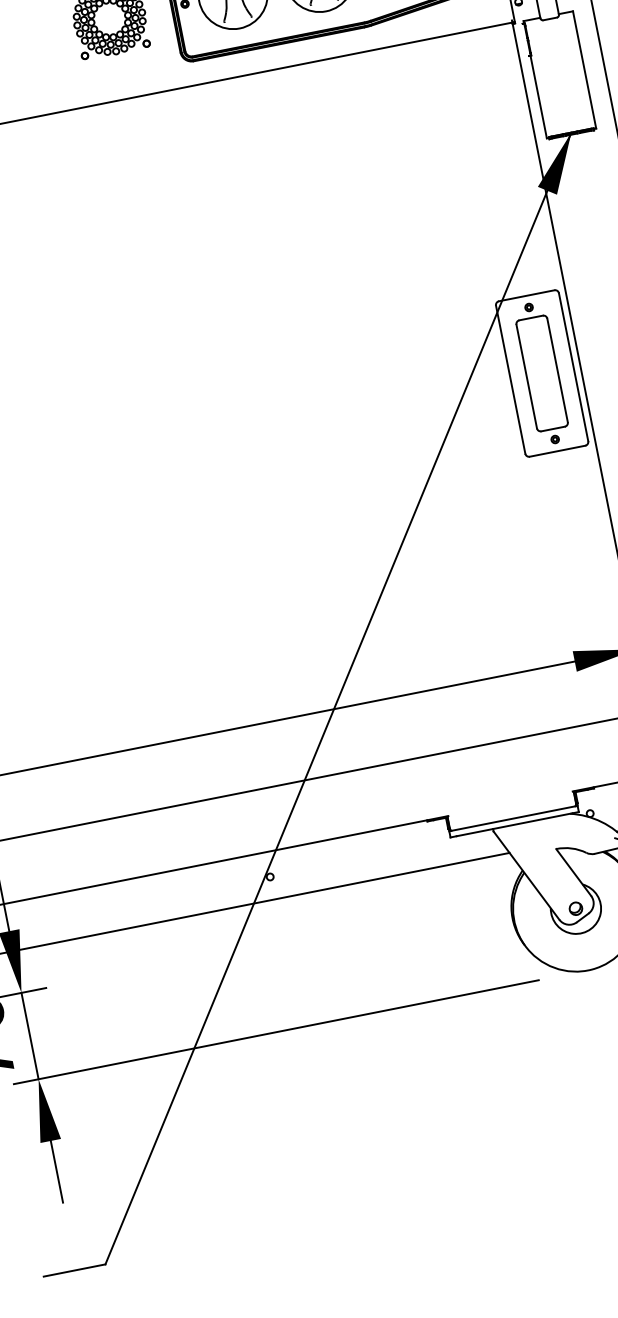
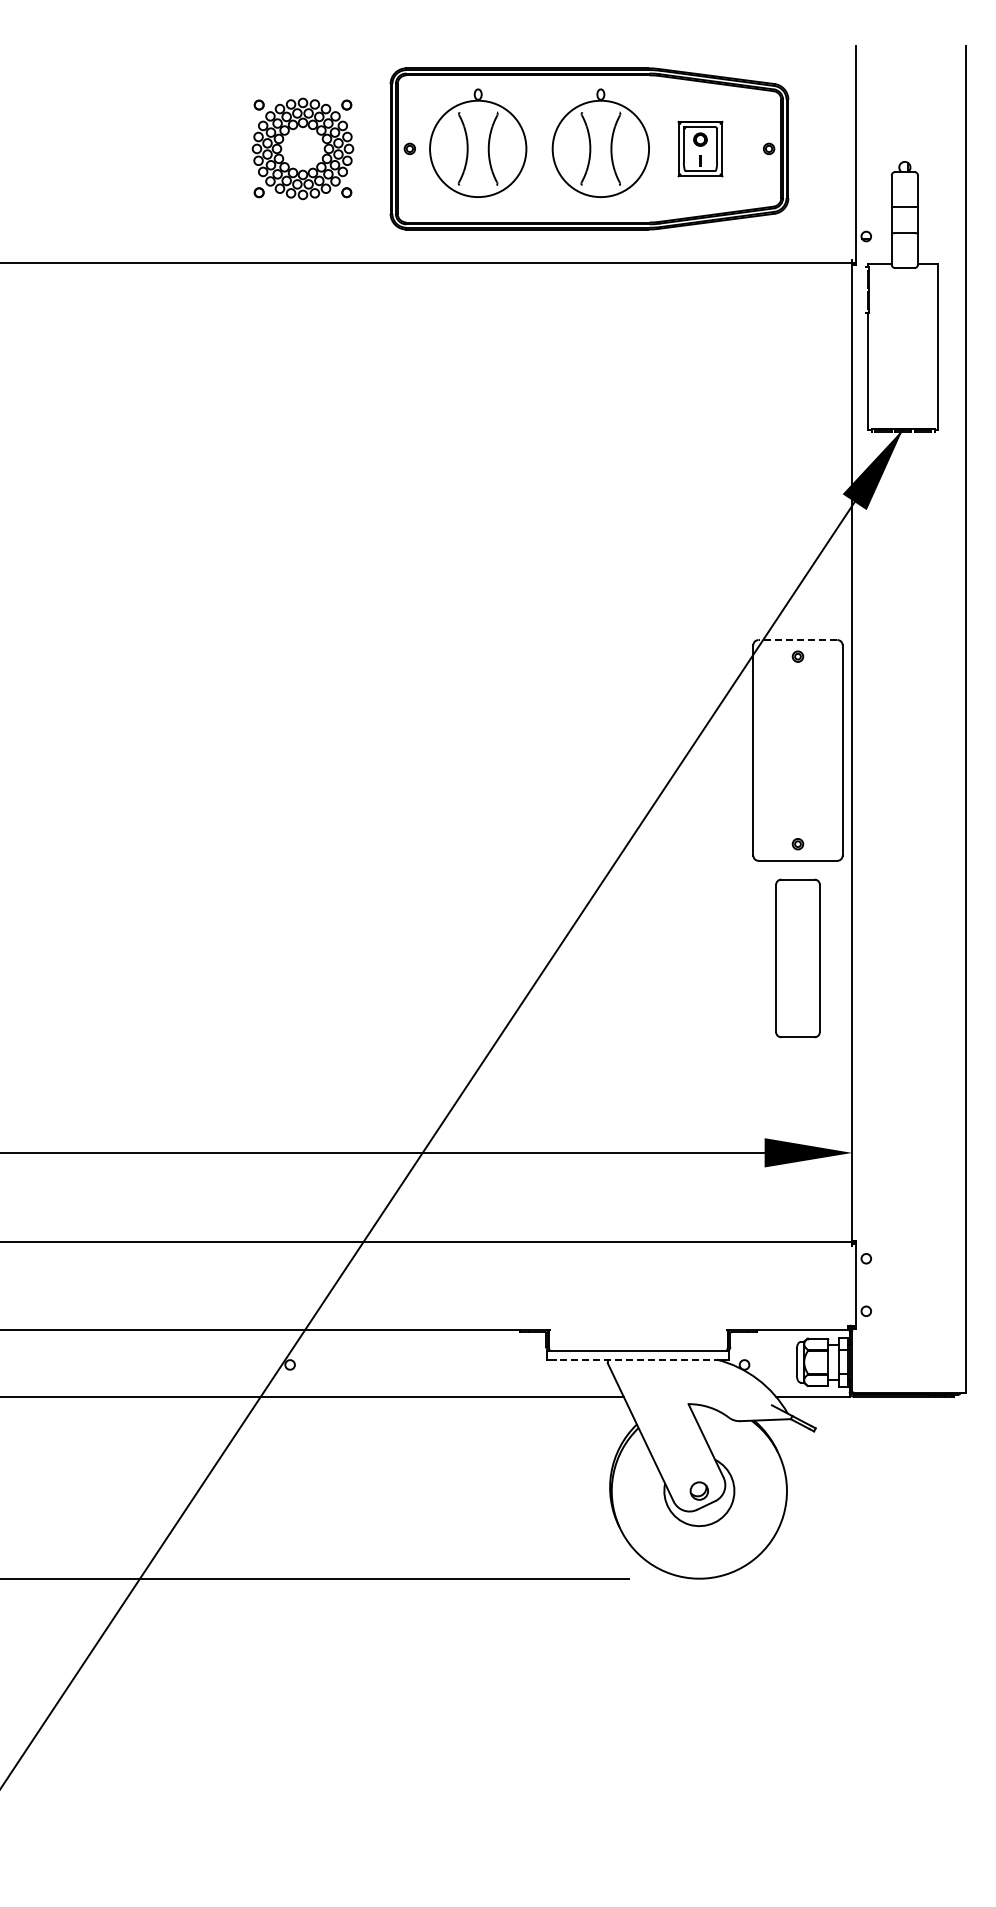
line: (526, 296) -> (797, 640), solid -> dashed
part: (541, 373) -> (797, 958), moved
line: (514, 824) -> (637, 1359), solid -> dashed

